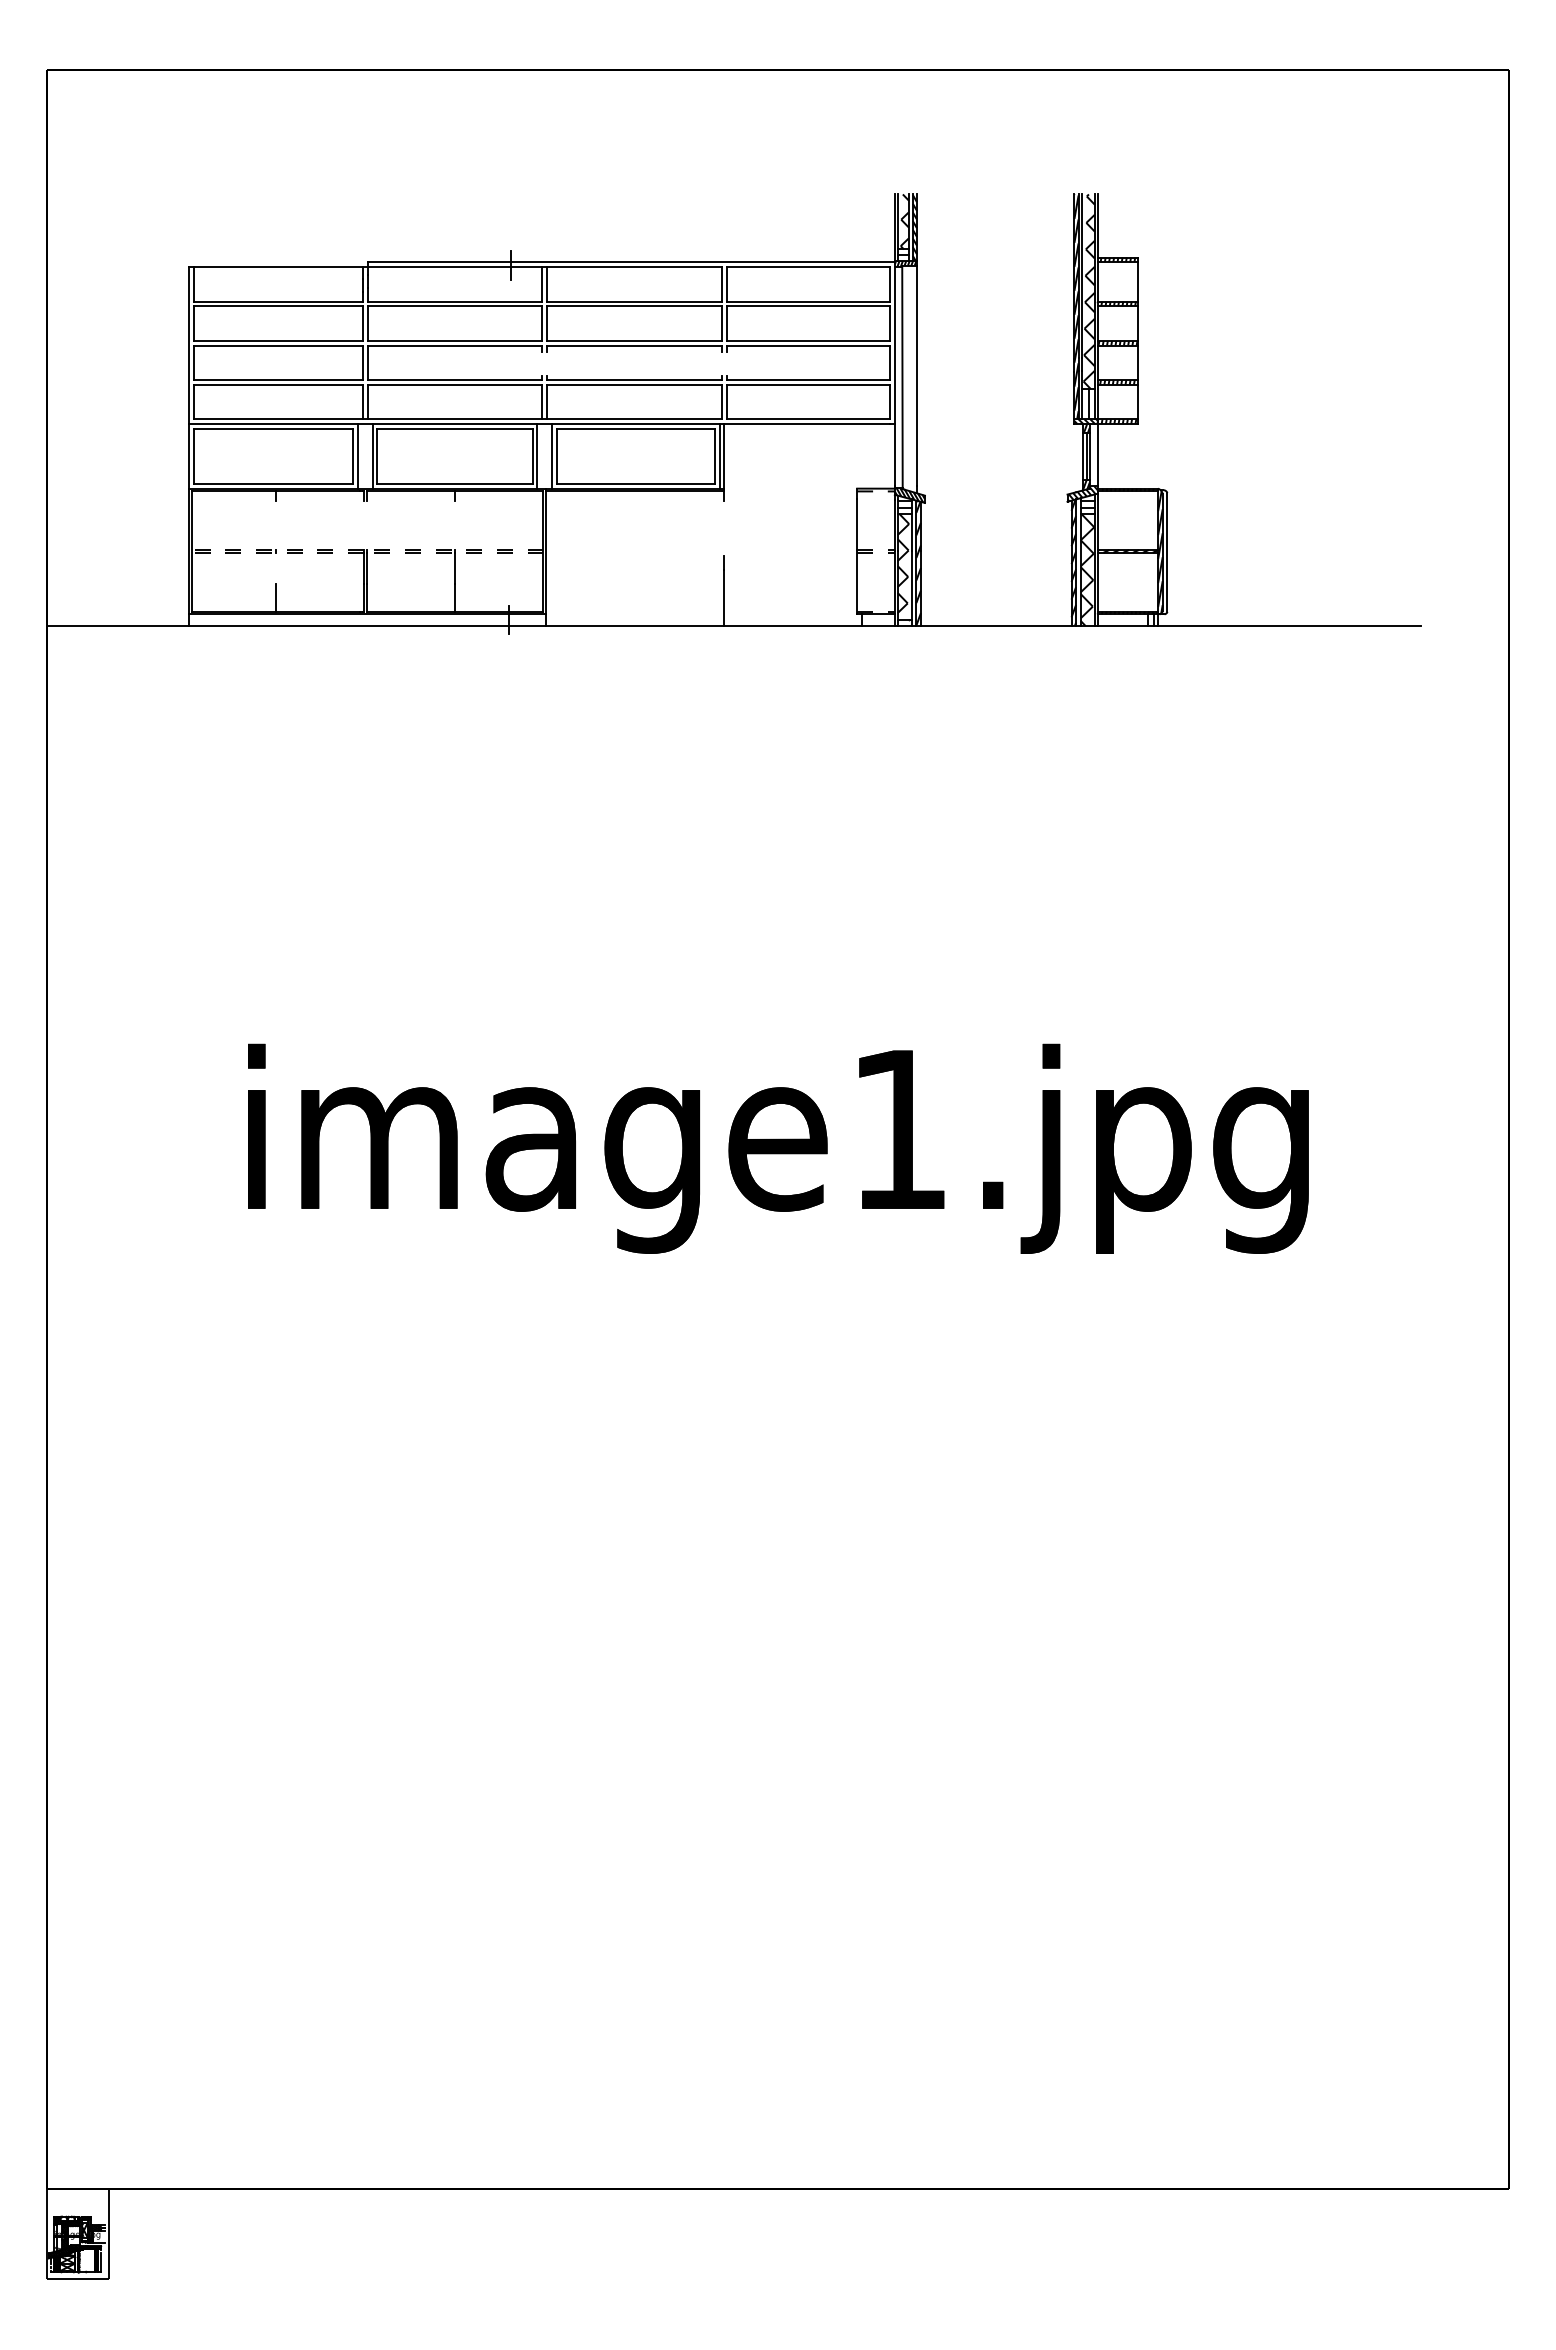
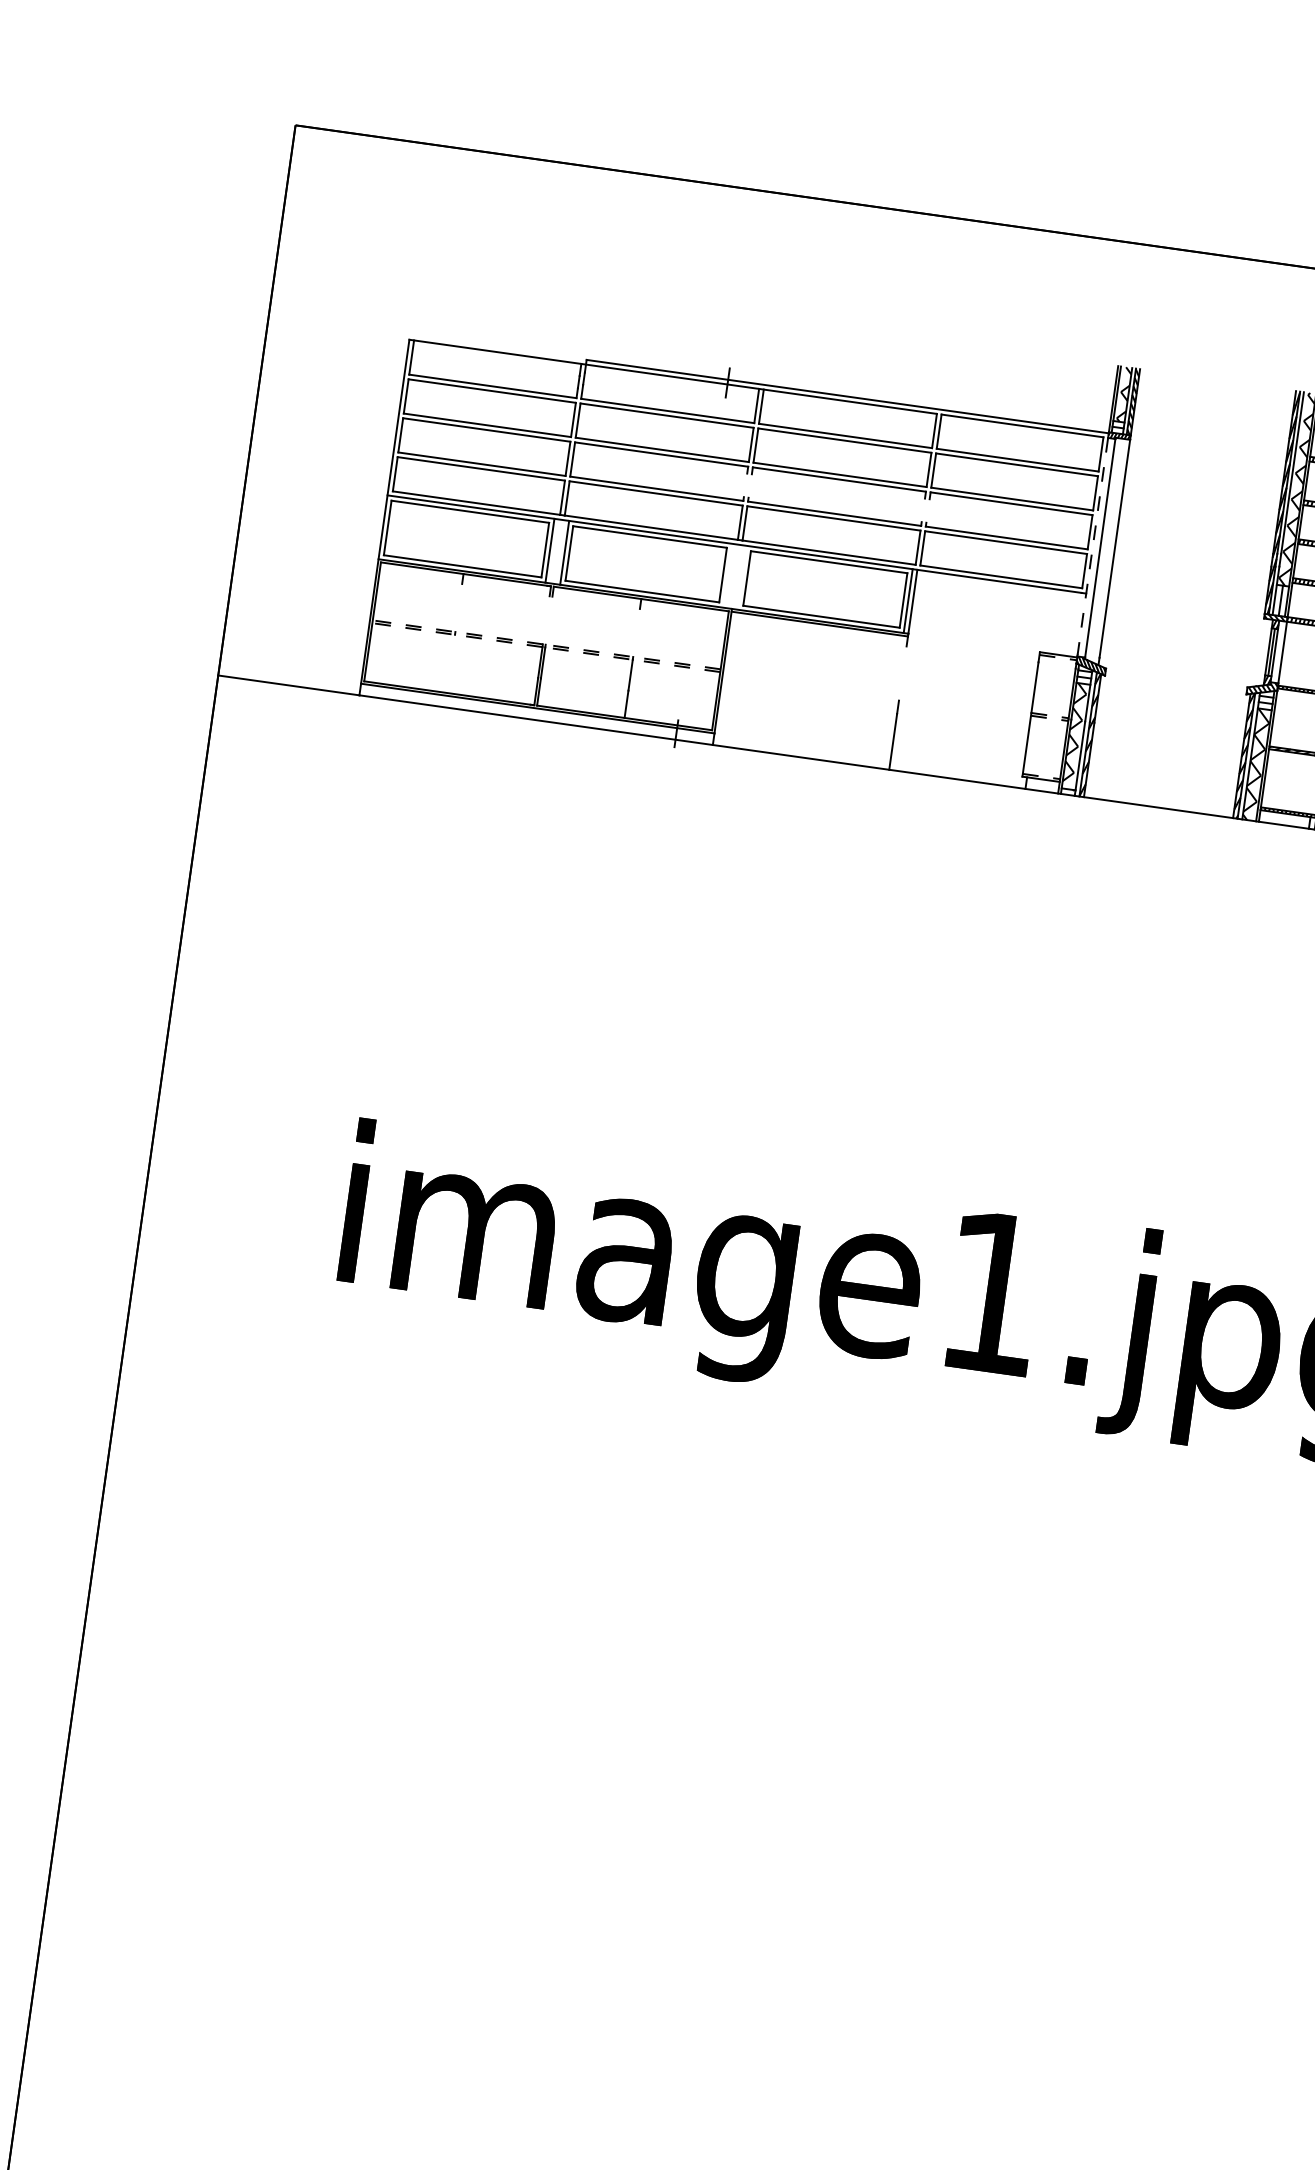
line: (894, 376) -> (1092, 546), solid -> dashed
line: (537, 456) -> (727, 575), removed
line: (552, 456) -> (742, 577), removed
line: (275, 597) -> (448, 679), removed

